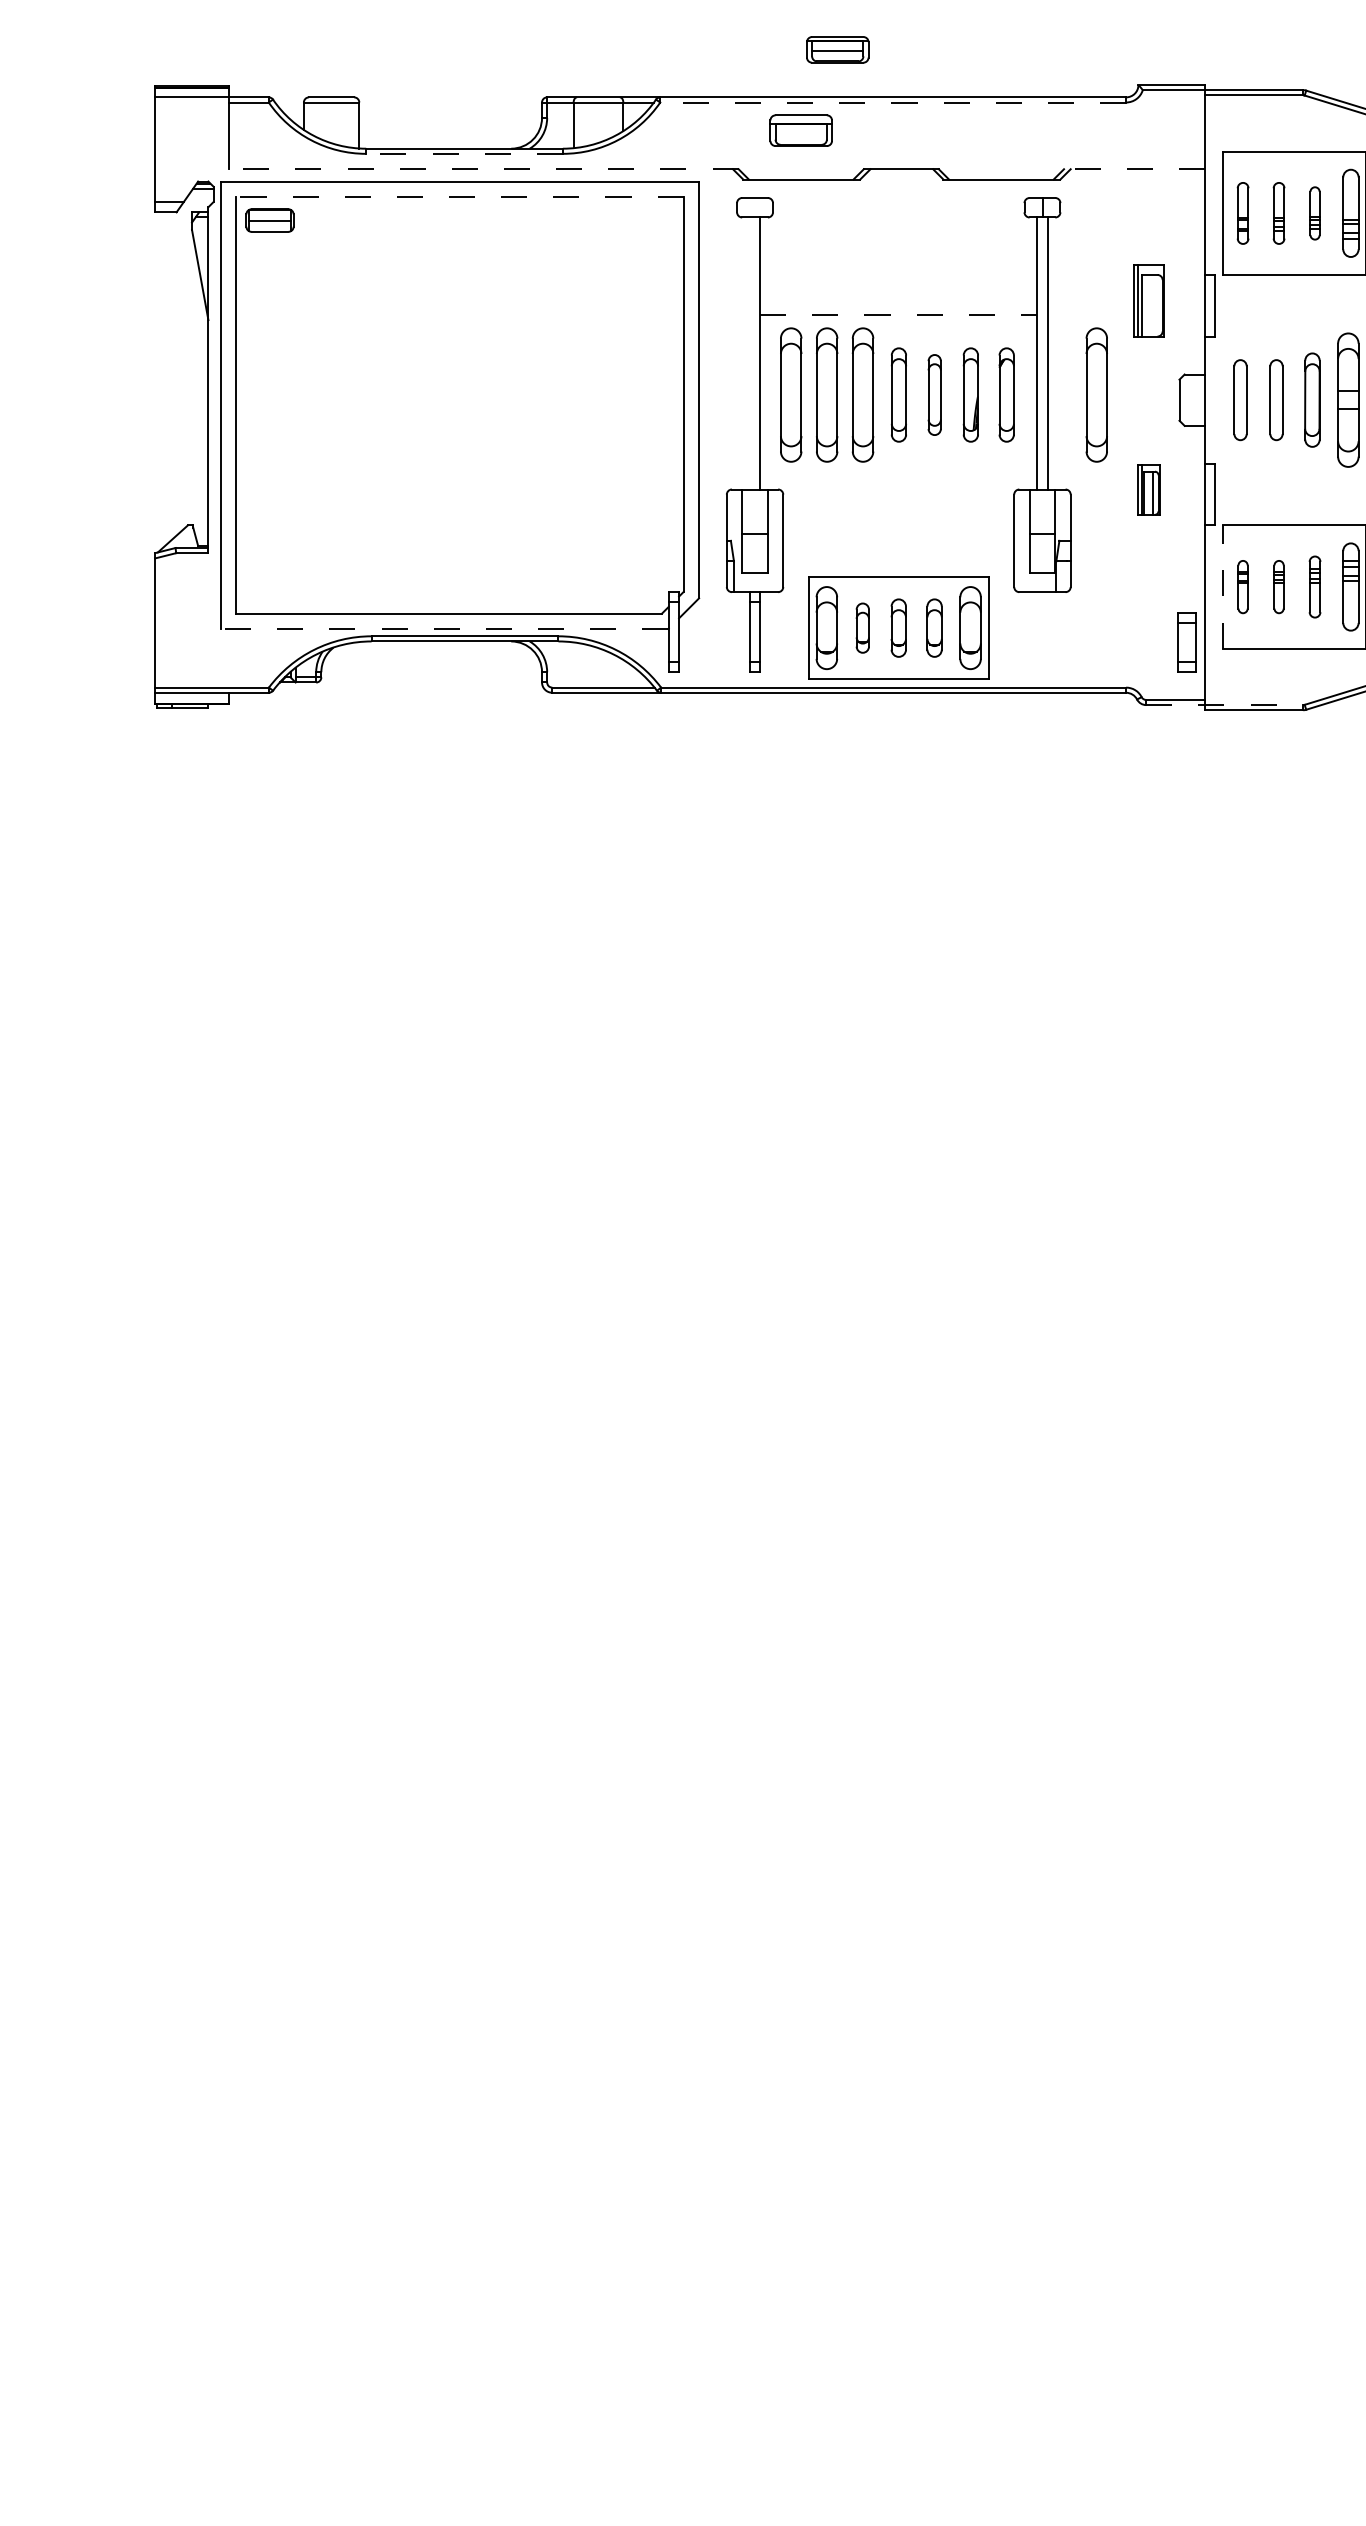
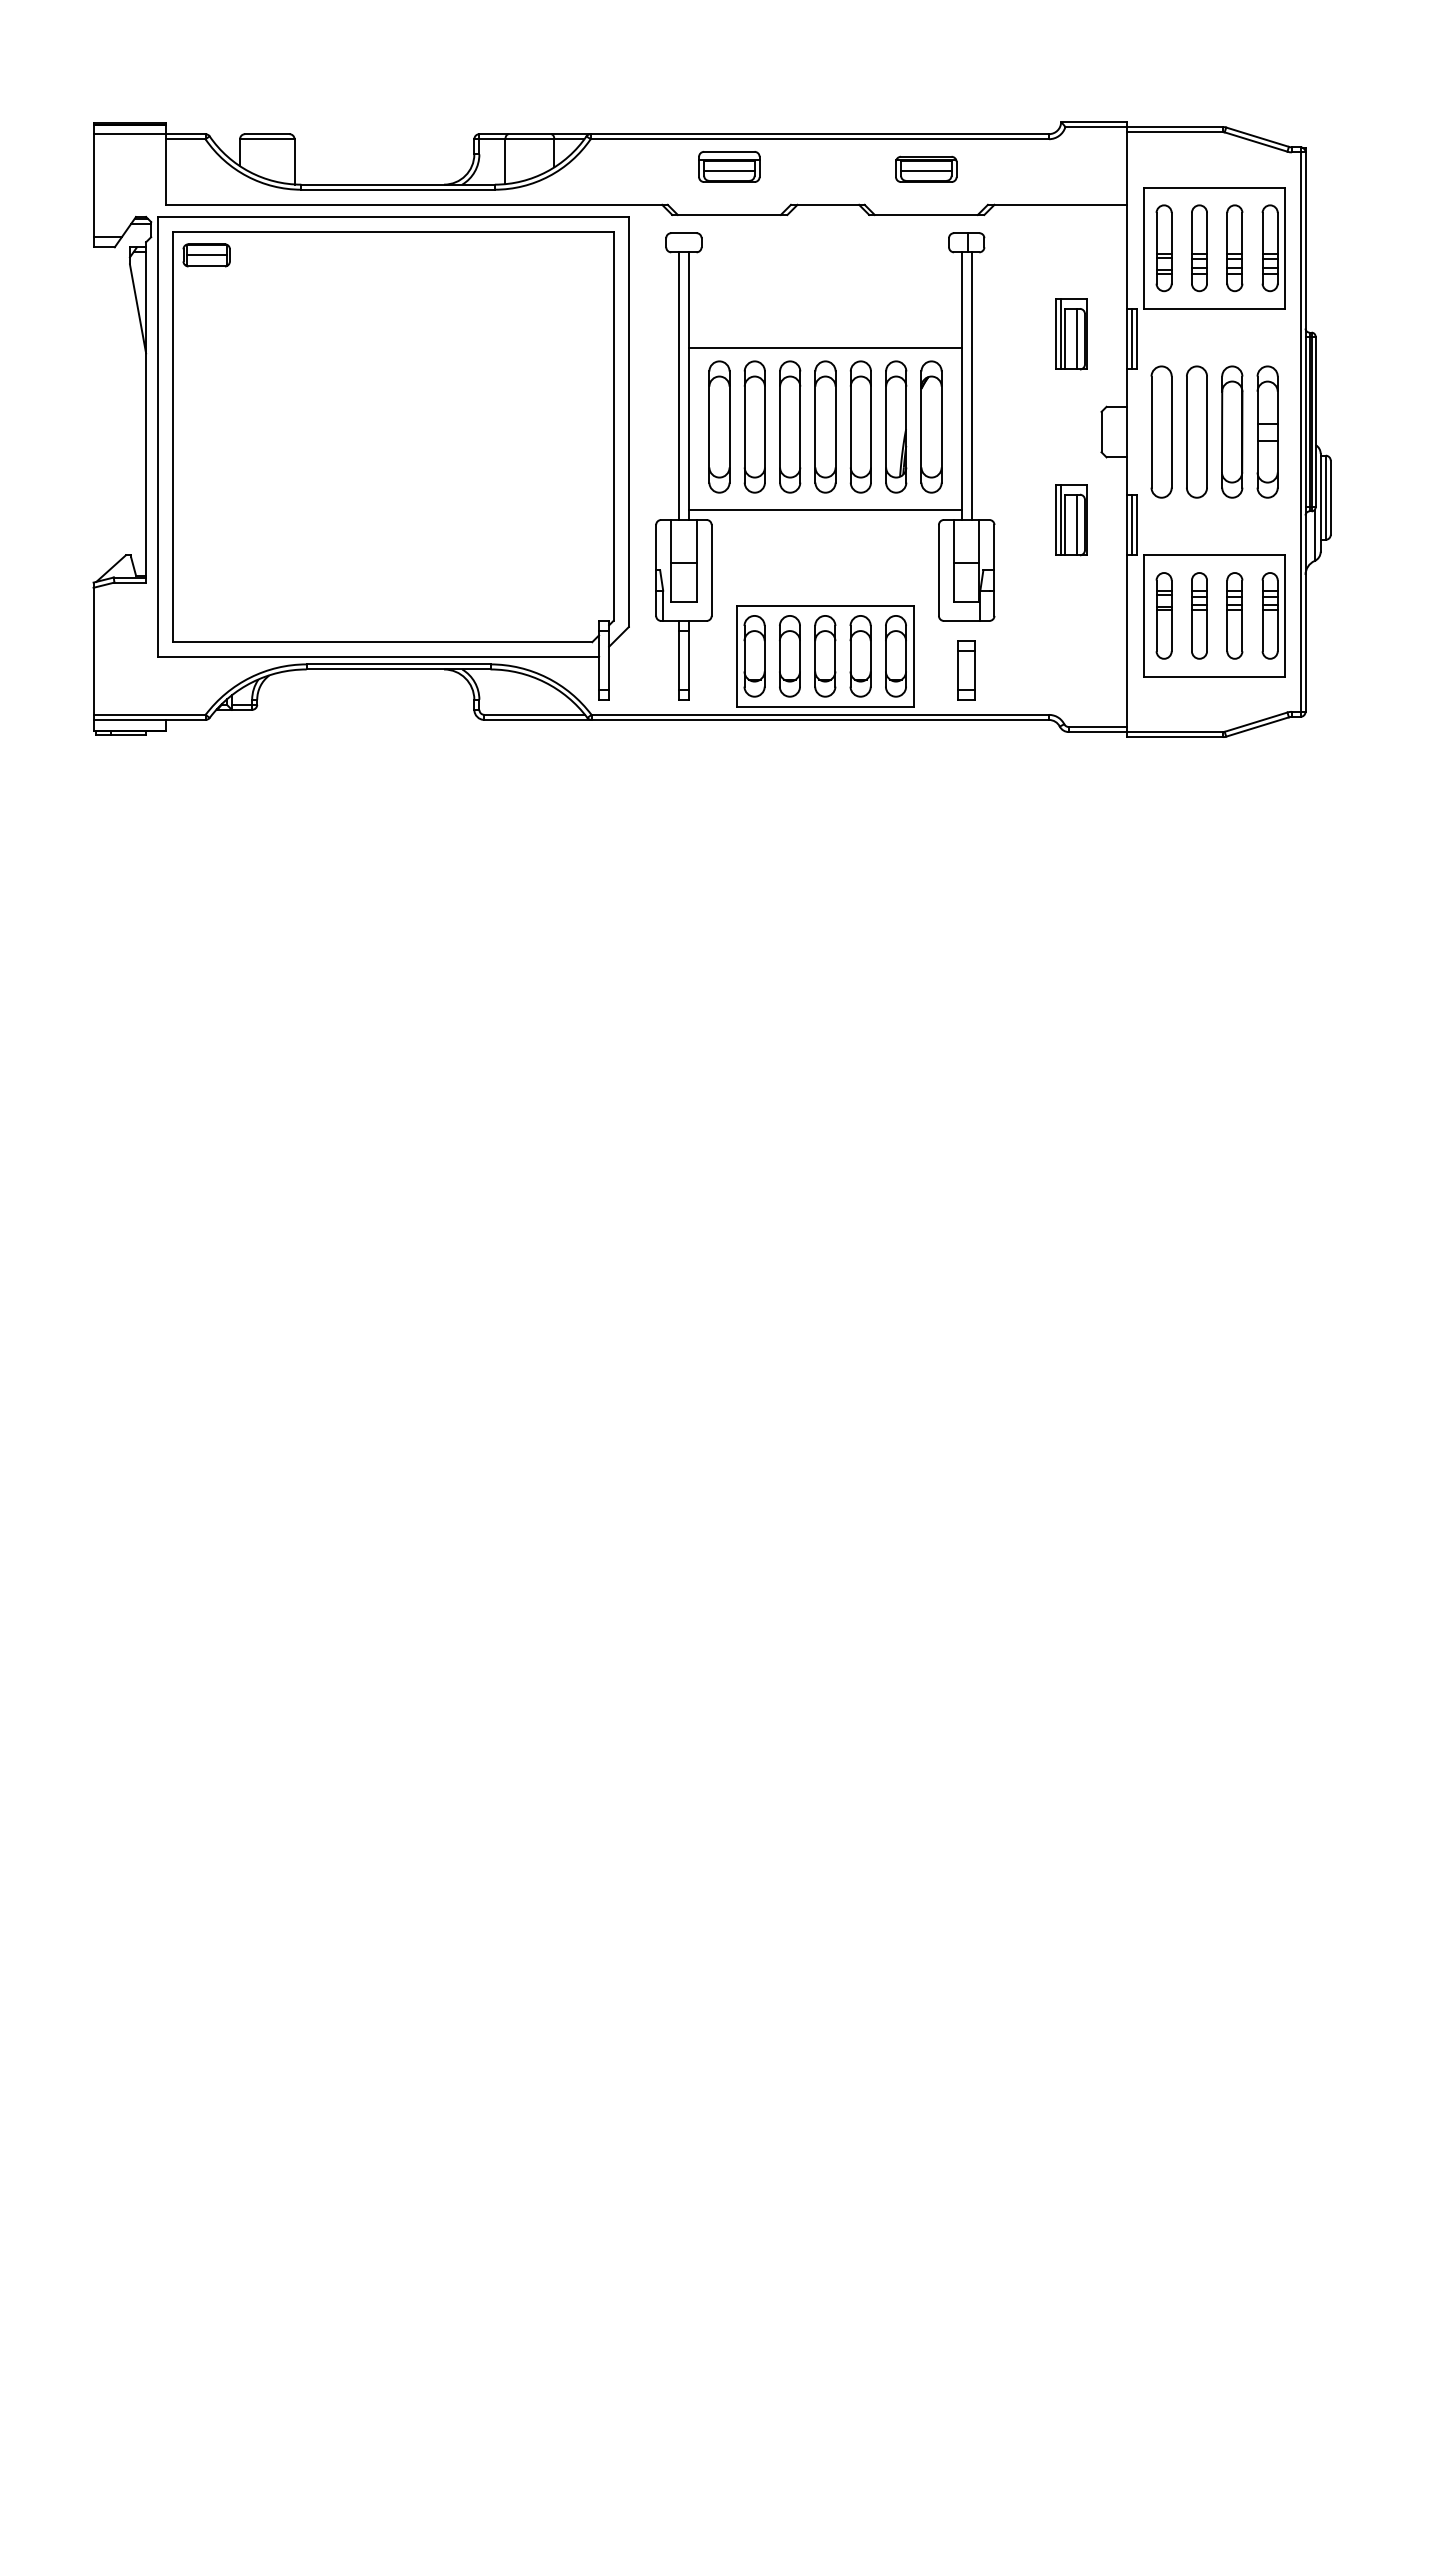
part: (837, 48) -> (926, 168), moved
line: (892, 102) -> (819, 139), dashed -> solid
line: (801, 134) -> (729, 170), added
line: (464, 153) -> (398, 189), dashed -> solid
line: (484, 168) -> (417, 204), dashed -> solid
line: (1133, 168) -> (1056, 204), dashed -> solid
line: (459, 197) -> (393, 232), dashed -> solid
part: (1242, 213) -> (1163, 248), size x1.43
part: (1279, 213) -> (1199, 248), size x1.43
part: (1314, 213) -> (1234, 248), size x1.67
line: (1155, 305) -> (1077, 338), added
line: (1209, 305) -> (1131, 338), added
line: (898, 315) -> (825, 348), dashed -> solid
line: (749, 352) -> (678, 385), added
part: (898, 394) -> (825, 426), size x1.43
part: (934, 394) -> (860, 426), size x1.67
part: (971, 394) -> (896, 426), size x1.43
part: (1006, 394) -> (931, 426), size x1.43
part: (1097, 394) -> (1020, 426), removed
part: (1240, 399) -> (1161, 431), size x1.67
part: (1276, 399) -> (1196, 431), size x1.67
part: (1312, 399) -> (1232, 431), size x1.43
line: (897, 478) -> (824, 509), added
part: (1148, 490) -> (1071, 520), size x1.43
line: (1209, 494) -> (1131, 524), added
line: (1222, 586) -> (1143, 615), dashed -> solid
part: (1242, 586) -> (1163, 615), size x1.67
part: (1279, 586) -> (1199, 615), size x1.67
part: (1314, 586) -> (1234, 615), size x1.43
part: (862, 628) -> (789, 656), size x1.67
part: (898, 628) -> (825, 656), size x1.43
part: (934, 628) -> (860, 656), size x1.43
line: (443, 629) -> (377, 657), dashed -> solid
part: (1186, 642) -> (966, 670), moved
line: (1225, 705) -> (1146, 732), dashed -> solid

